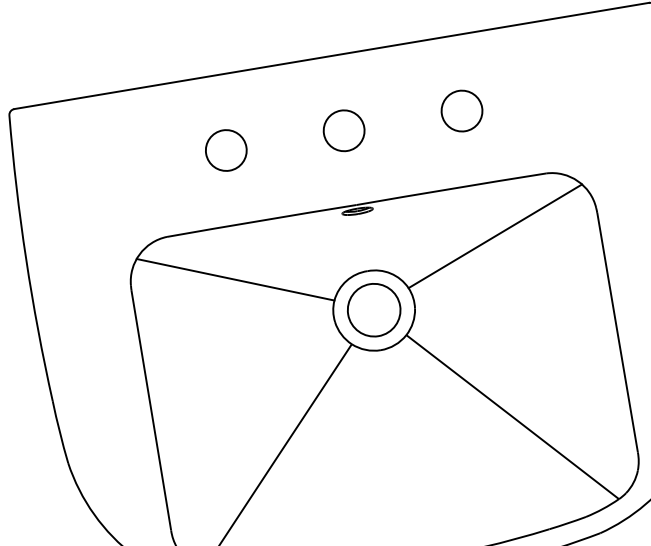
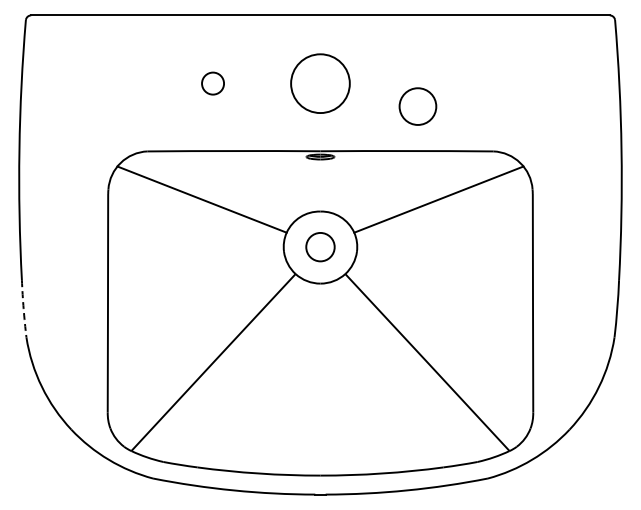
circle: (461, 111) -> (417, 106), moved
circle: (344, 130) -> (320, 83), size x1.6
circle: (225, 150) -> (212, 83), size x0.6
circle: (374, 309) -> (320, 246), size x0.6
arc: (59, 431) -> (23, 308), solid -> dashed

